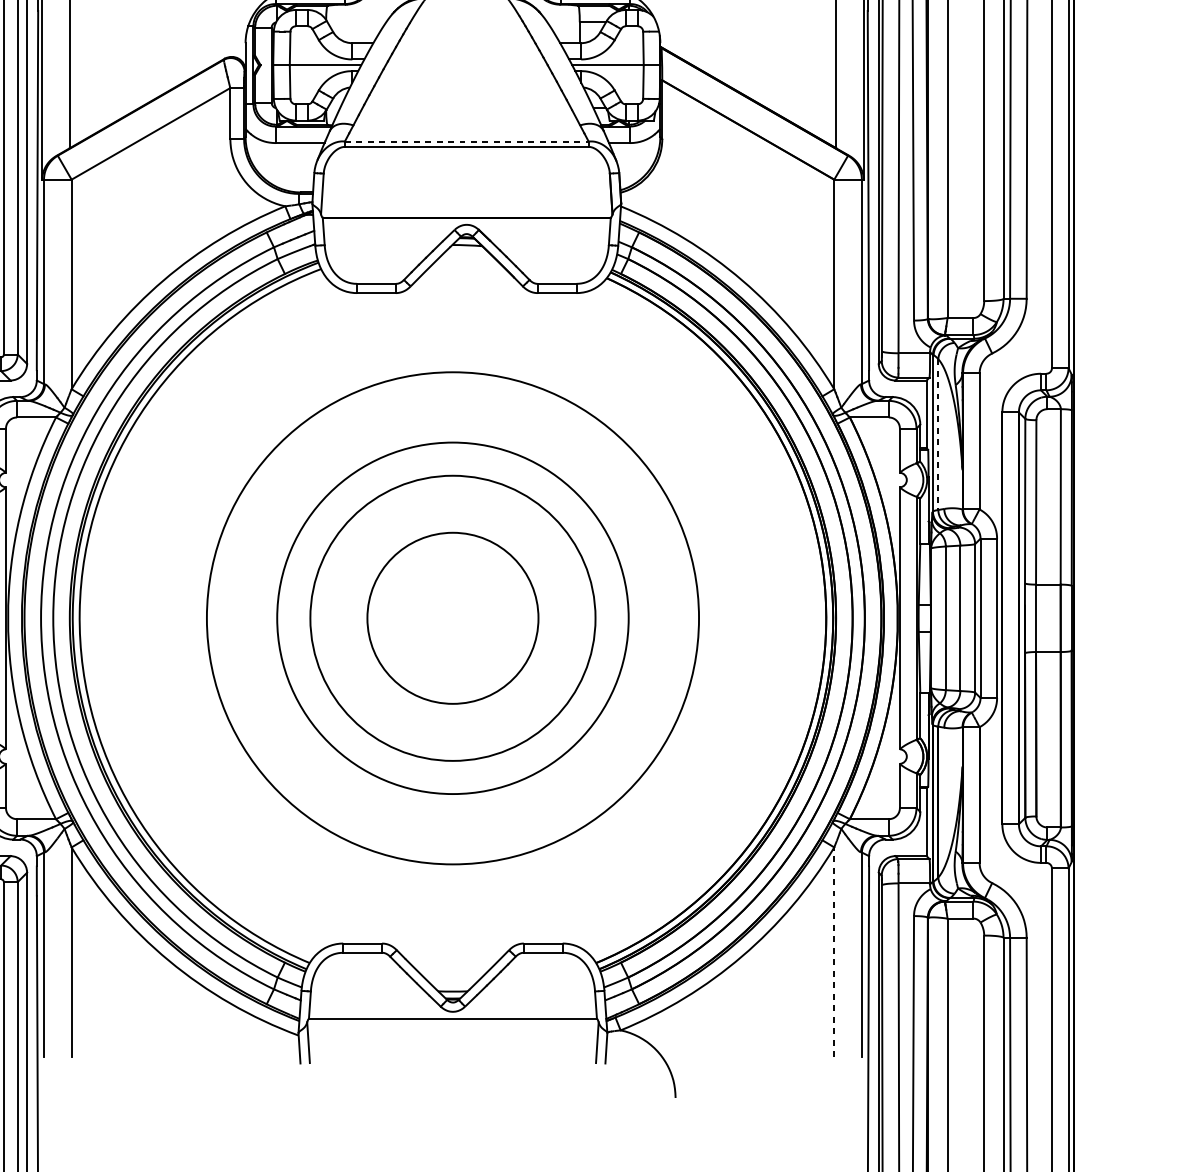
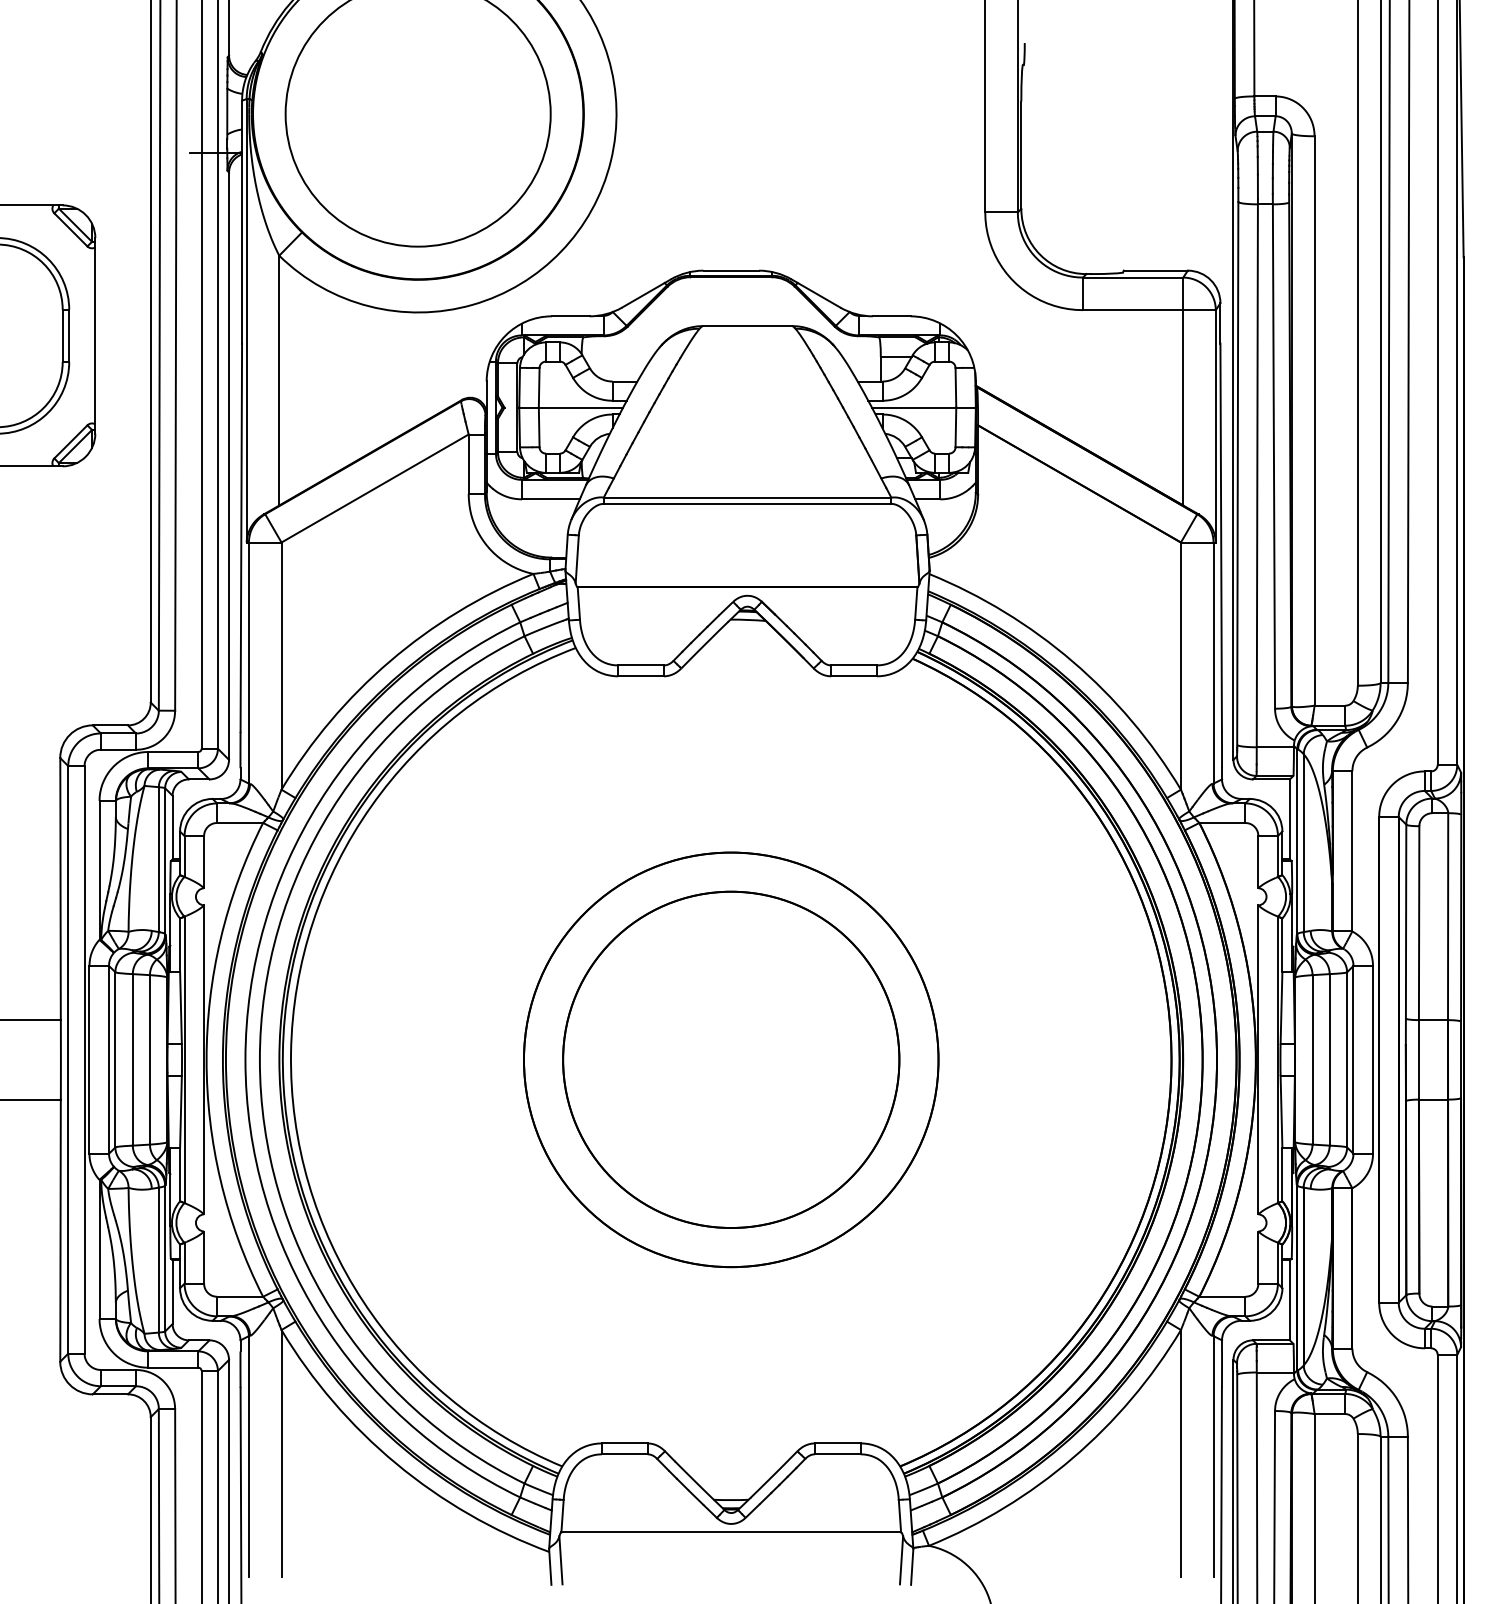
line: (466, 141) -> (747, 497), dashed -> solid
line: (938, 434) -> (1303, 843), dashed -> solid
circle: (452, 618) -> (730, 1059), size x0.71
circle: (453, 618) -> (731, 1059), size x1.67
line: (833, 952) -> (1180, 1453), dashed -> solid

